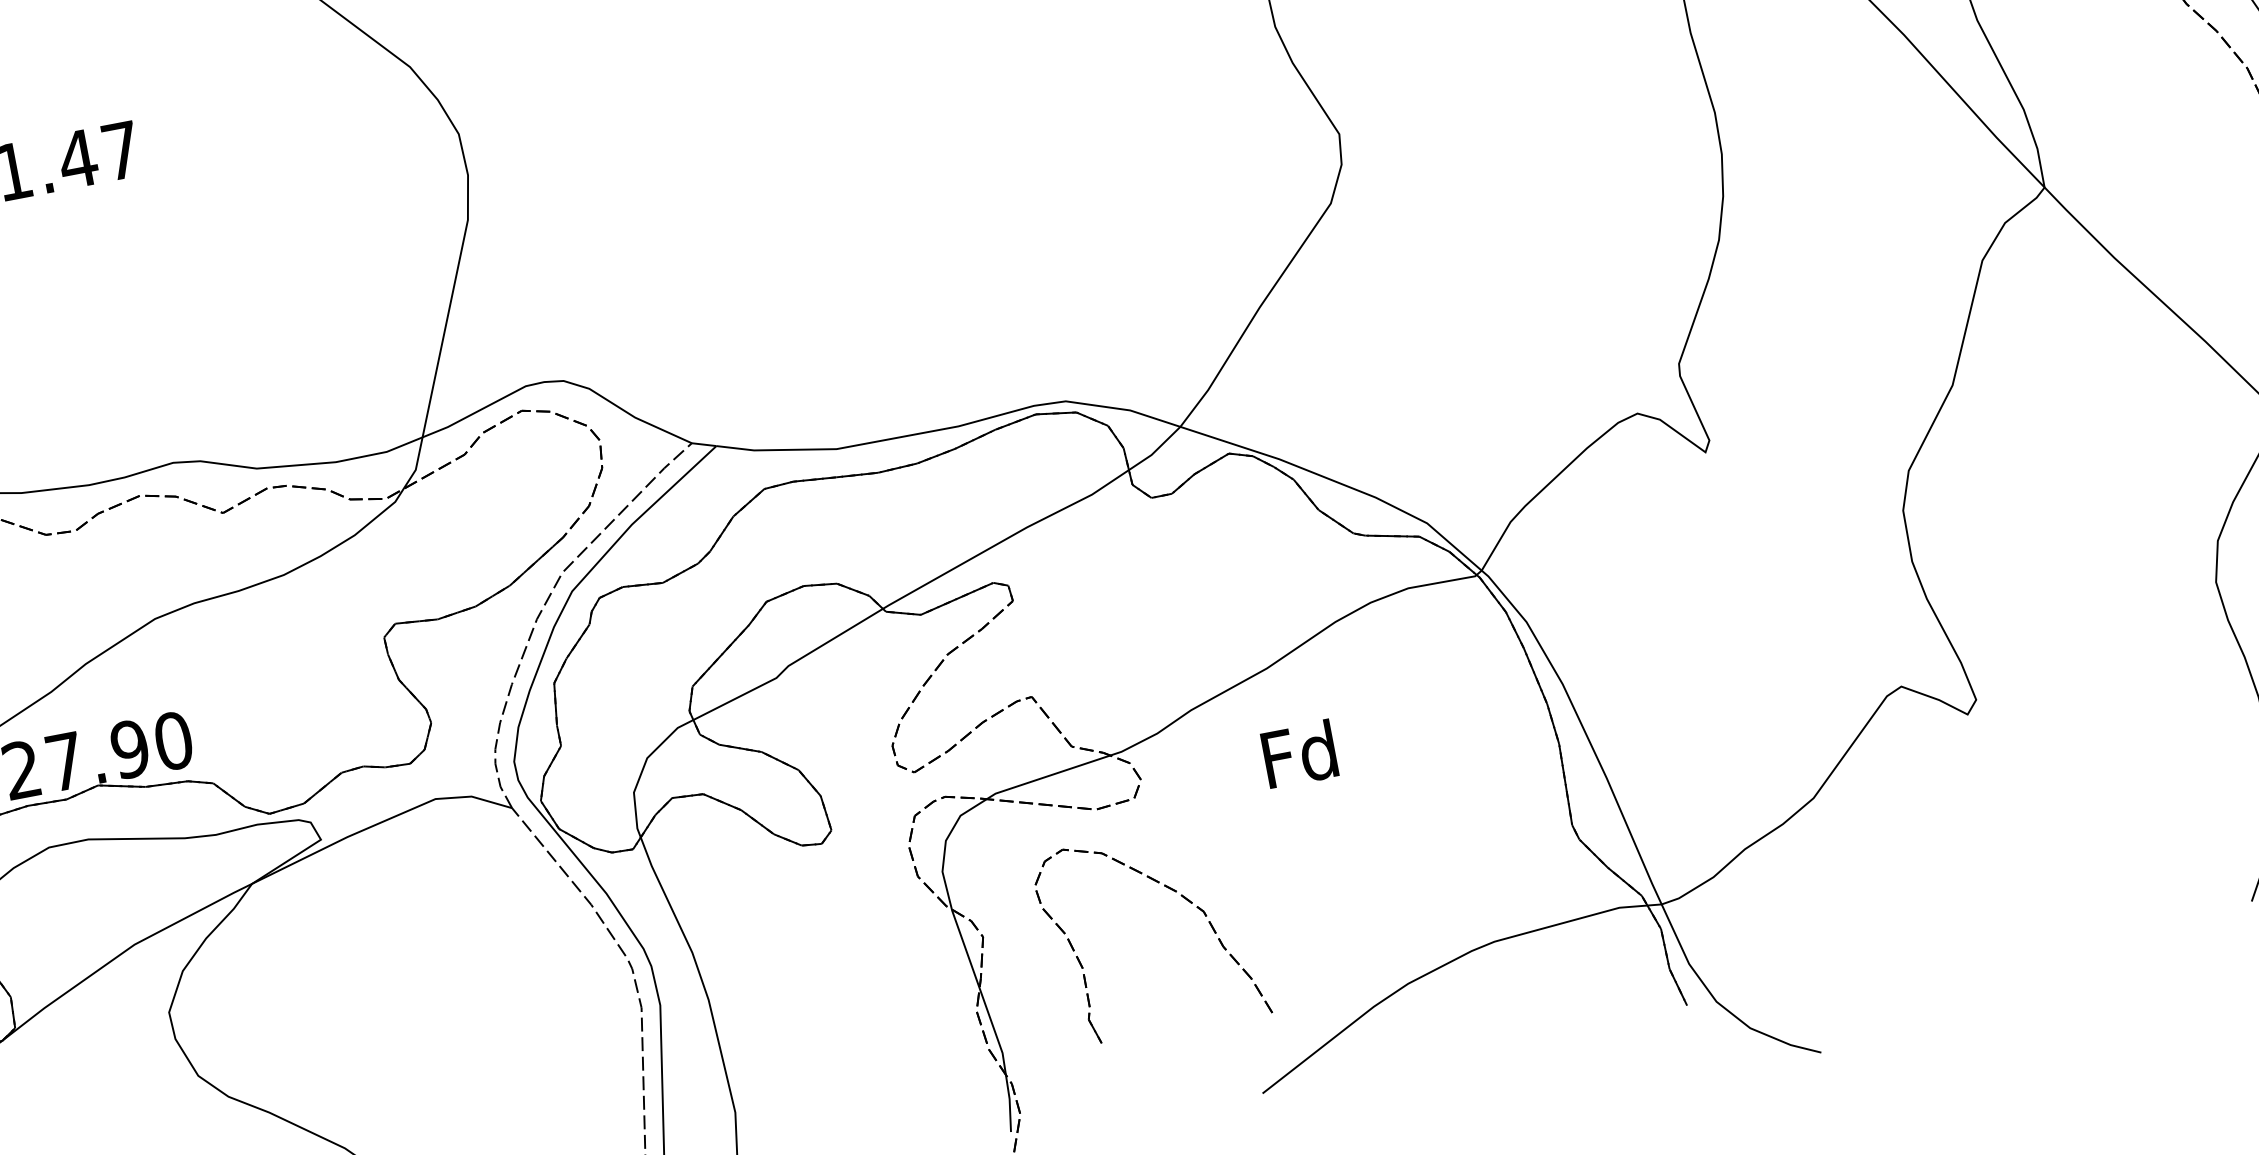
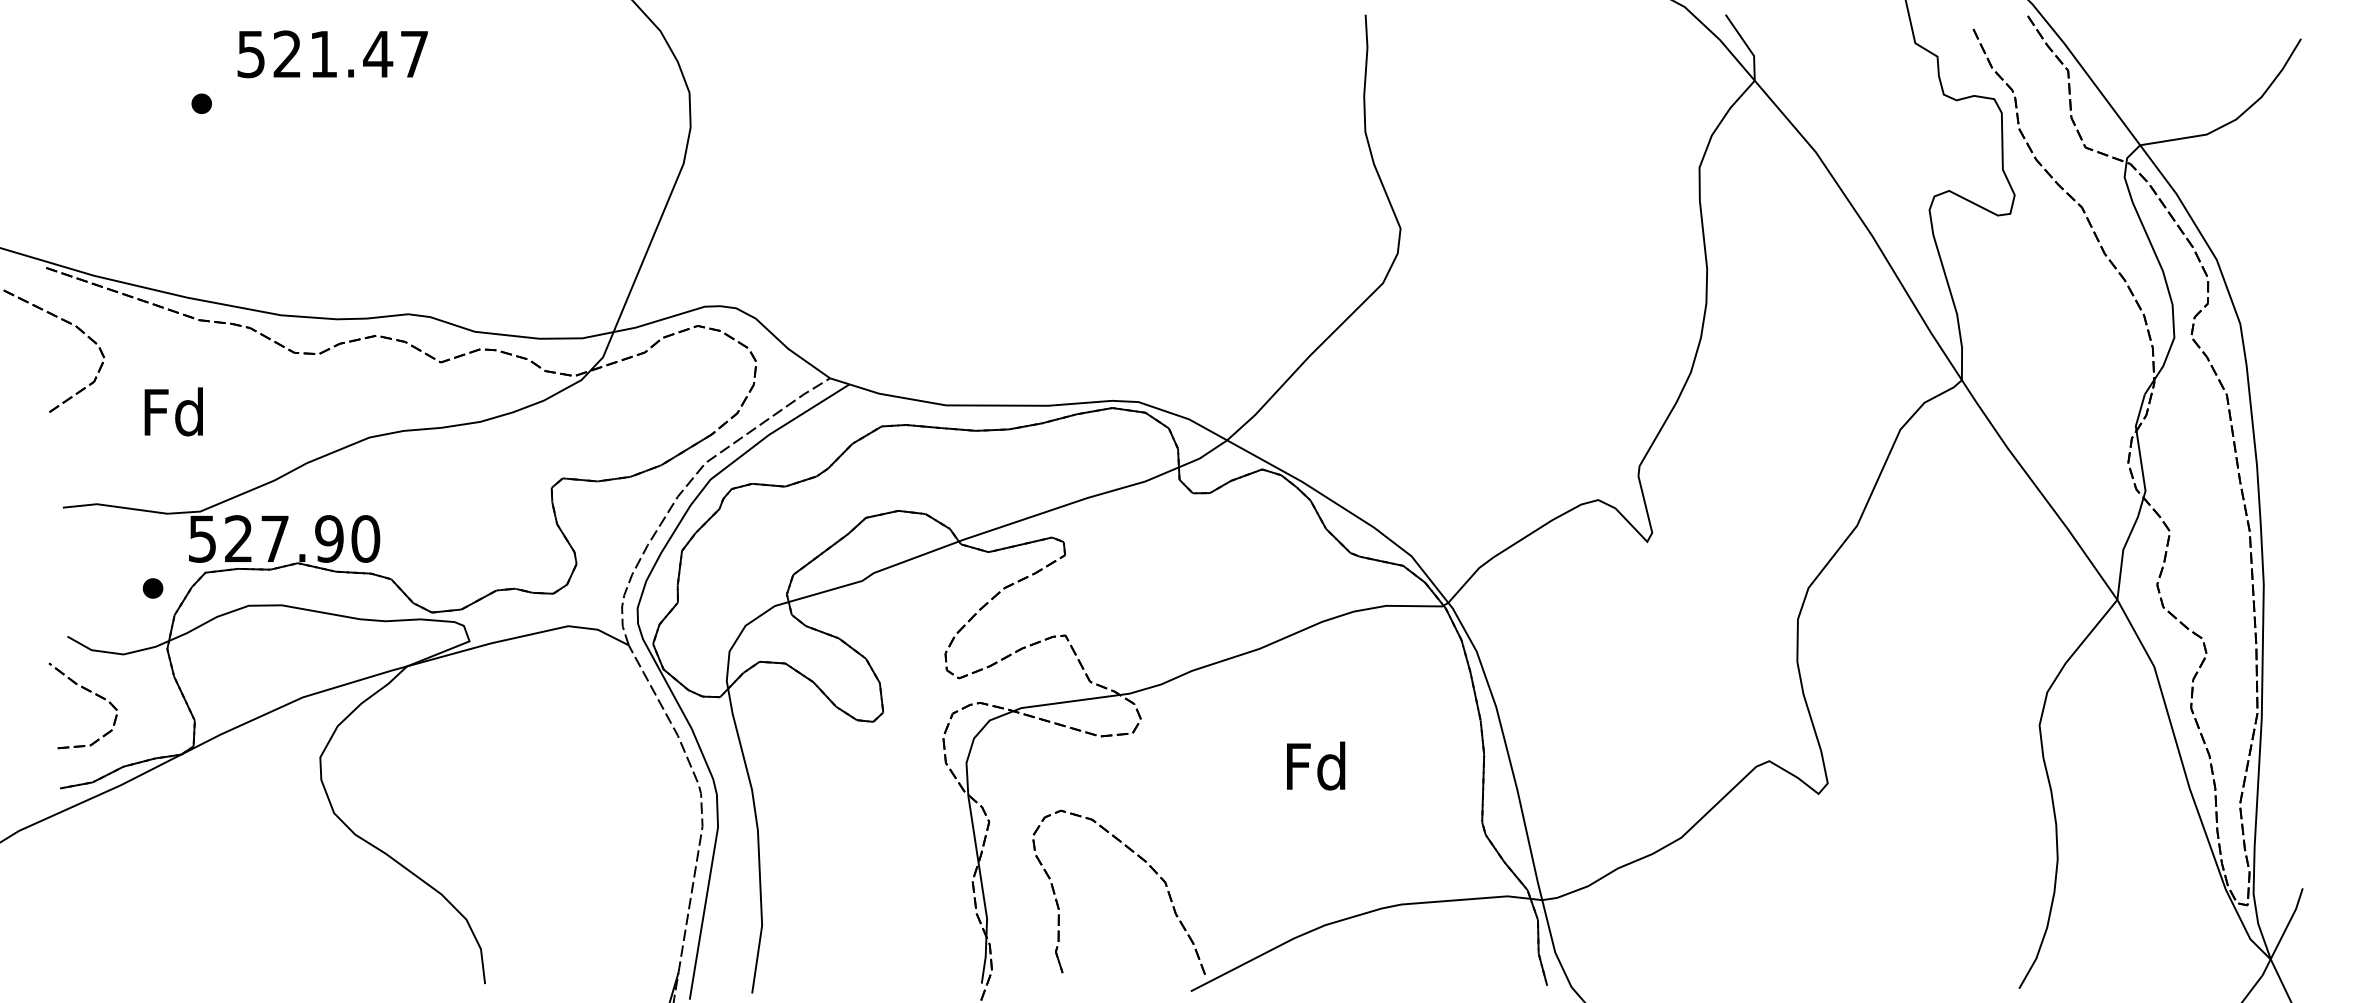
text: (1300, 753) -> (1316, 765), moved
part: (1172, 891) -> (1143, 861), moved

